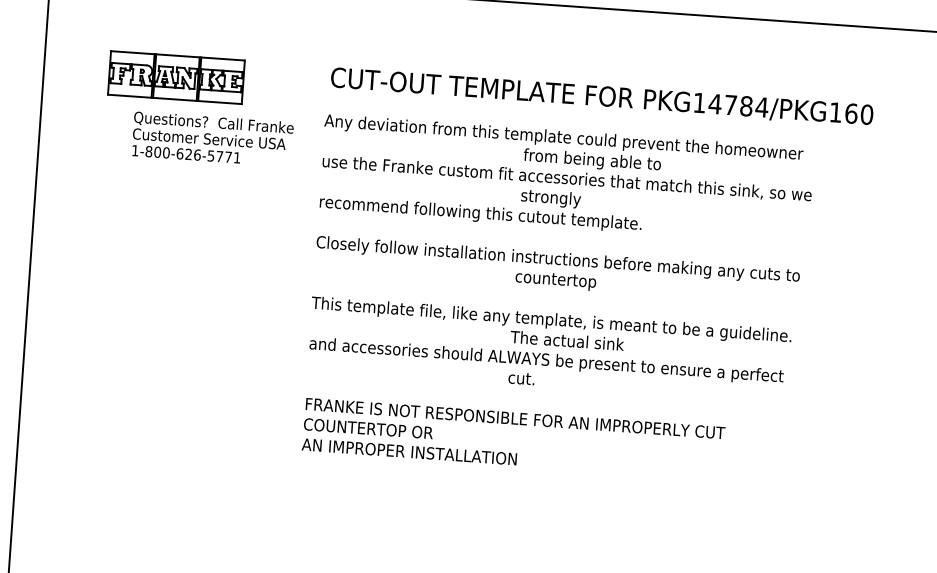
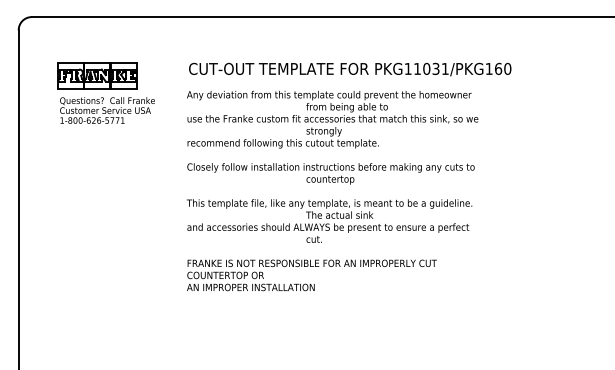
text: (738, 104) -> (431, 68), PKG14784/PKG160 -> PKG11031/PKG160
text: (212, 139) -> (107, 110), moved

